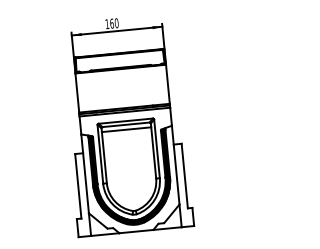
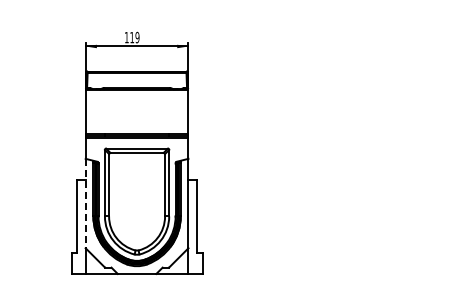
text: (114, 23) -> (134, 37), 160 -> 119
line: (126, 129) -> (137, 158), removed
line: (84, 173) -> (85, 203), solid -> dashed

